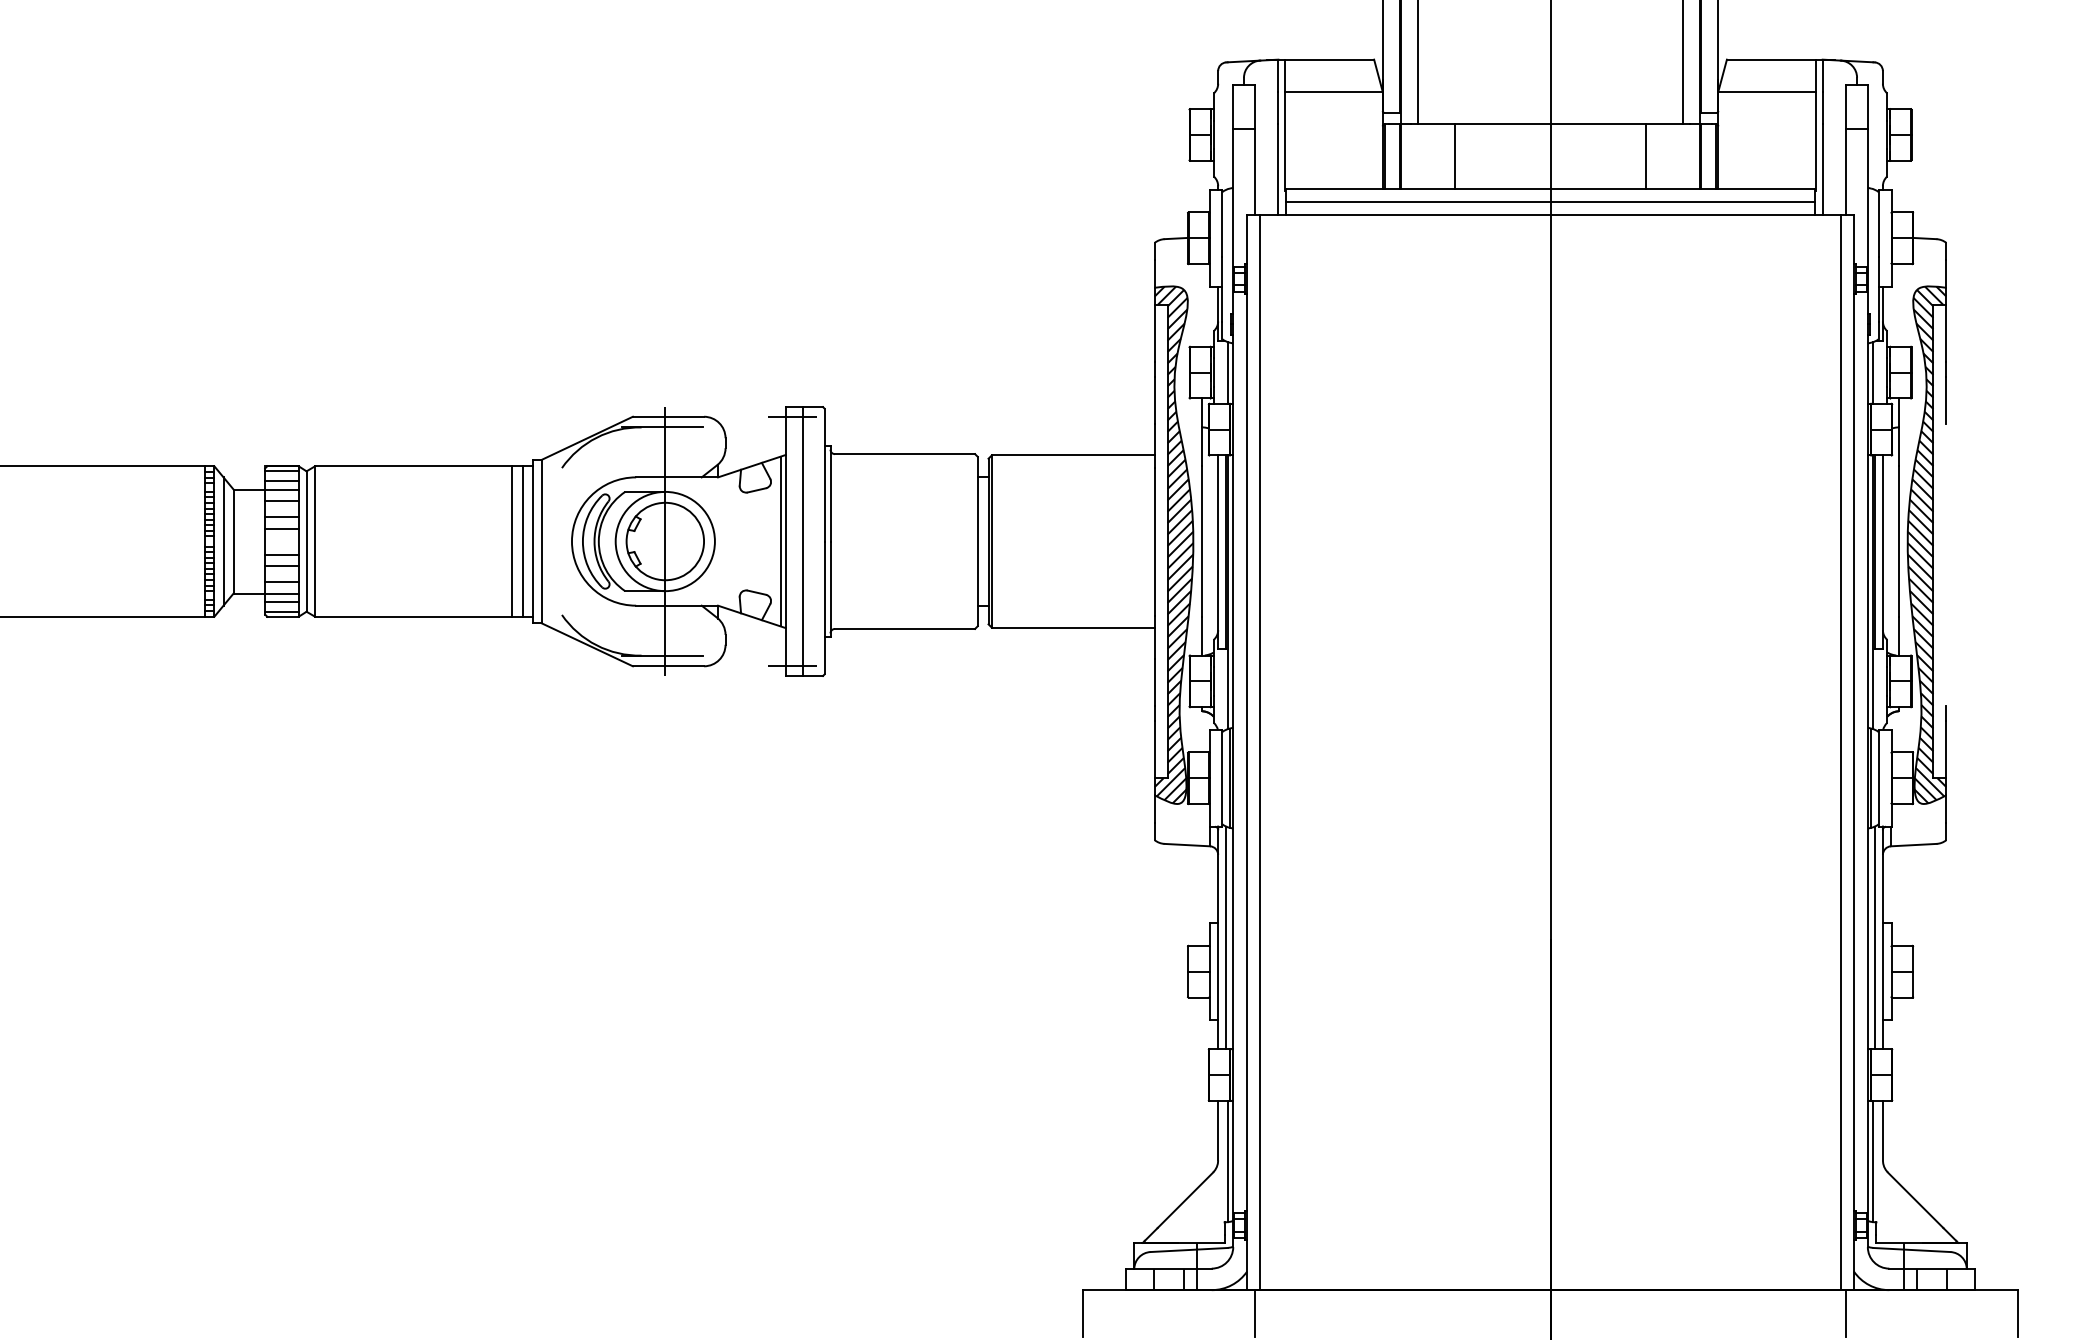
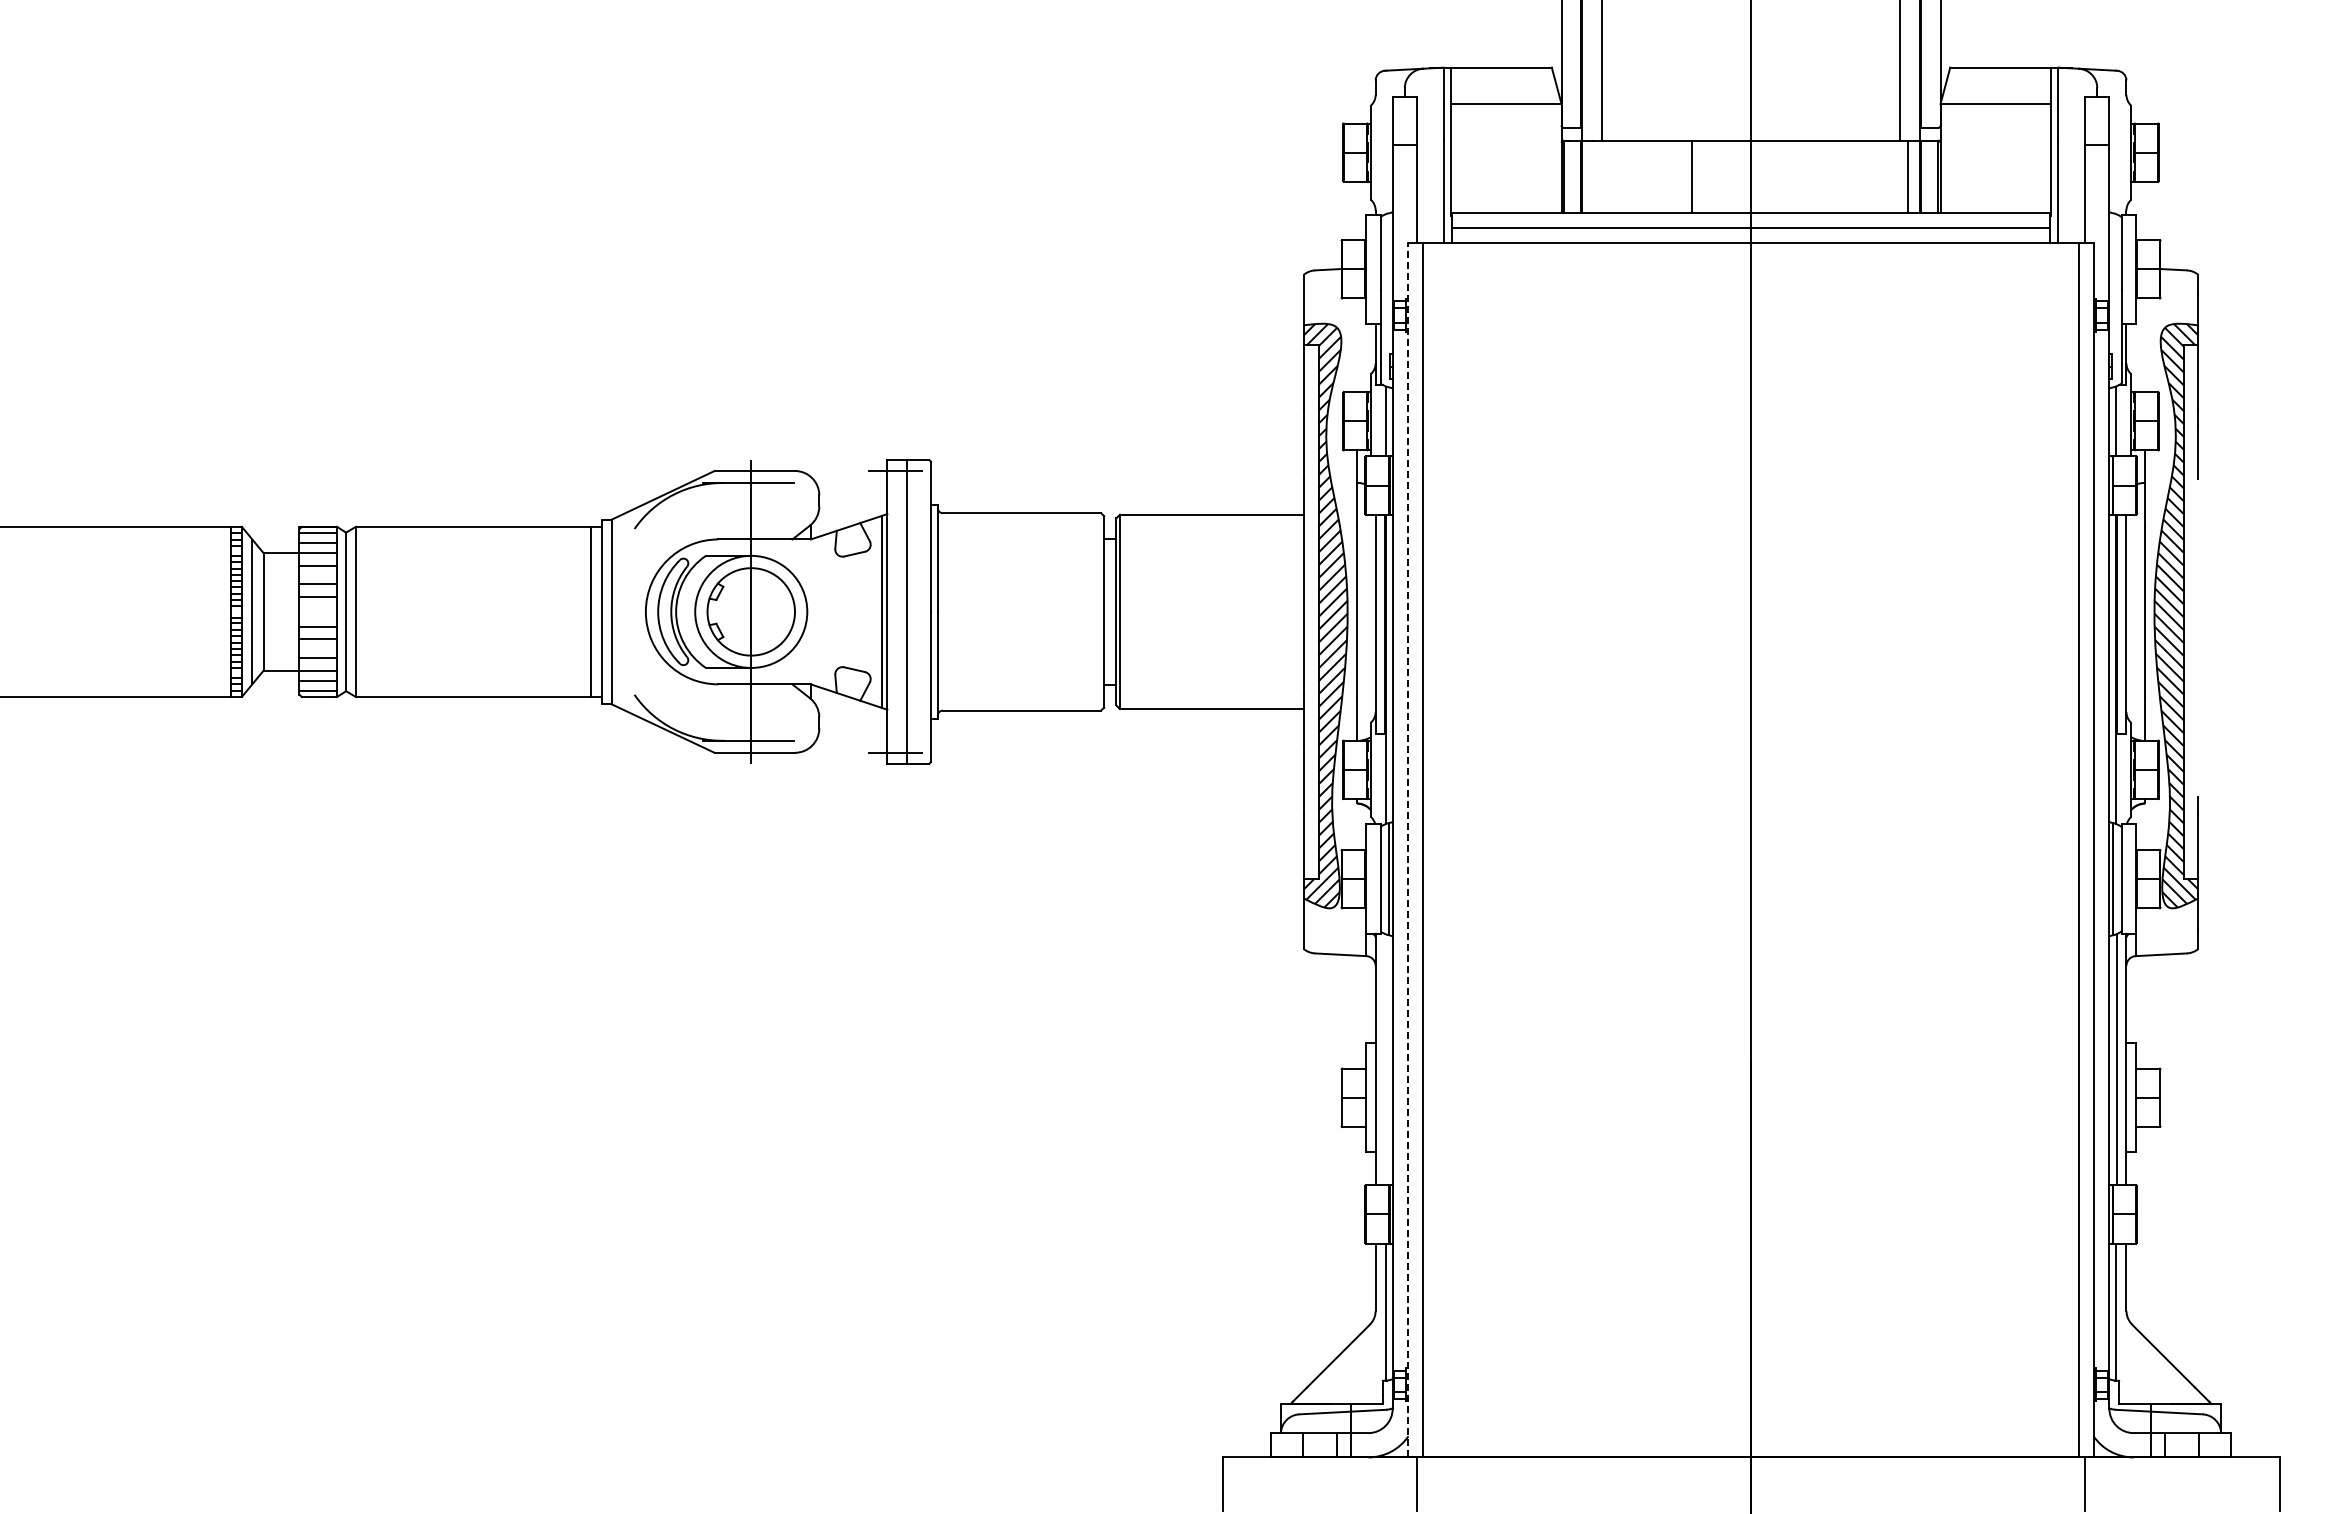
line: (1454, 156) -> (1691, 176), moved
line: (1646, 156) -> (1908, 176), moved
line: (512, 541) -> (578, 611), removed
line: (1247, 751) -> (1408, 849), solid -> dashed
line: (1225, 937) -> (1384, 1059), removed

